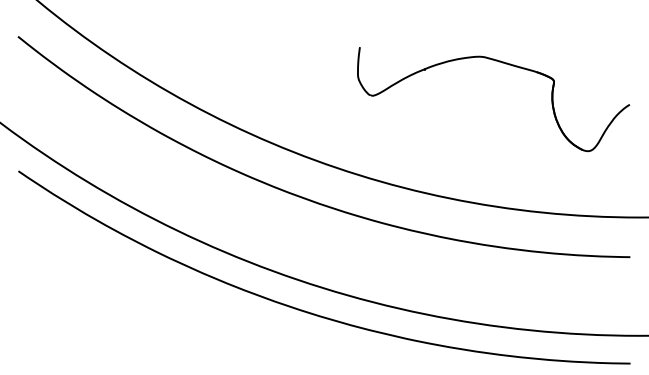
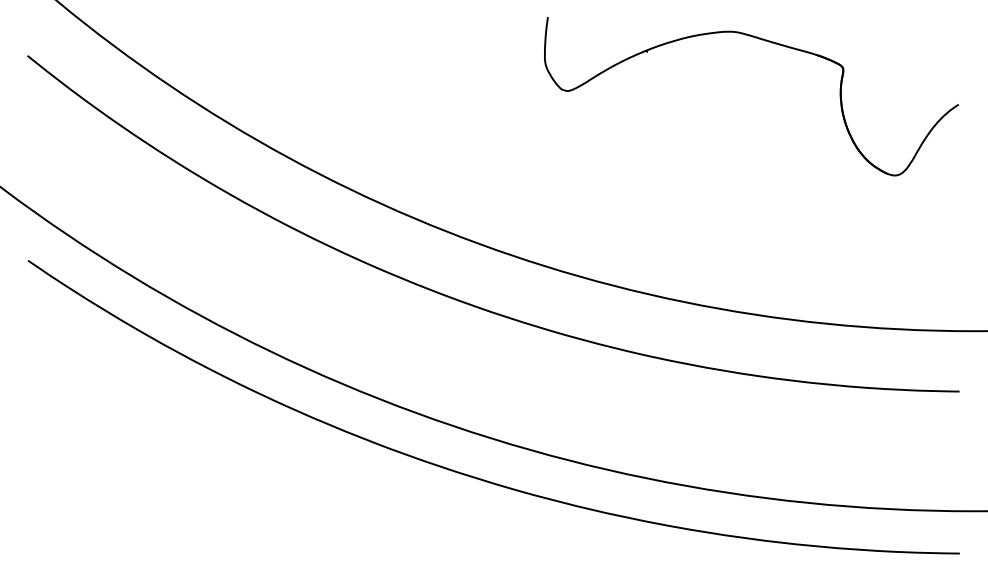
part: (505, 64) -> (769, 43), moved

